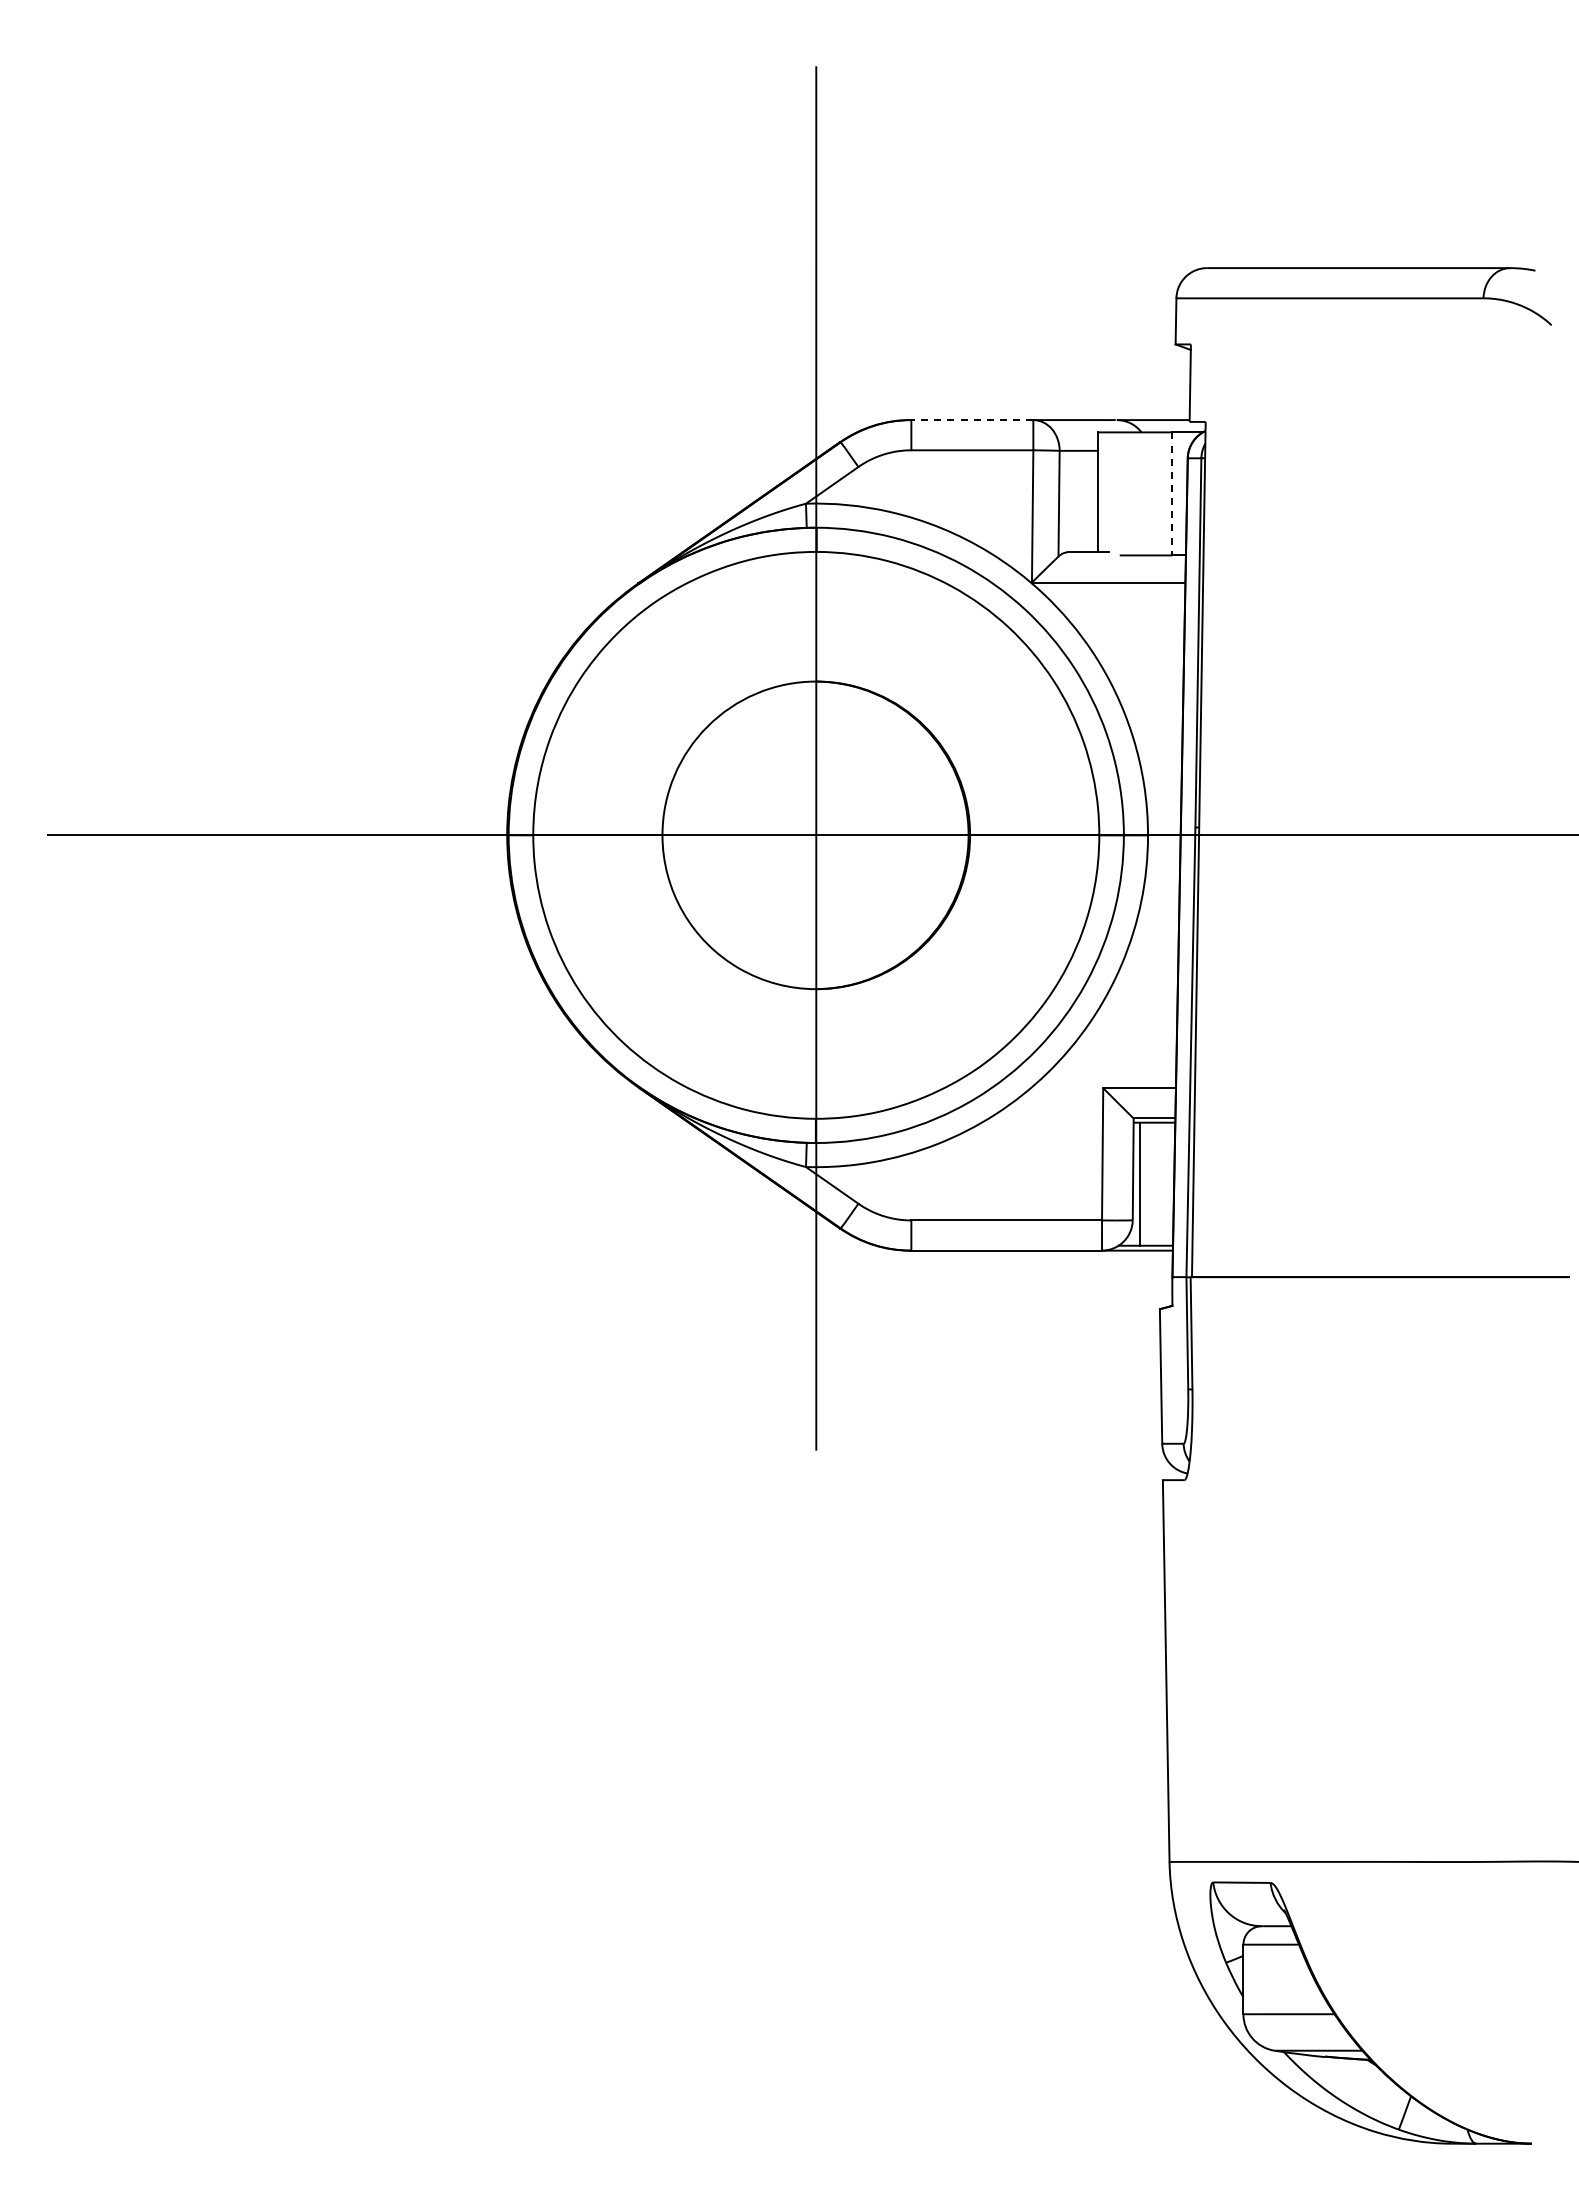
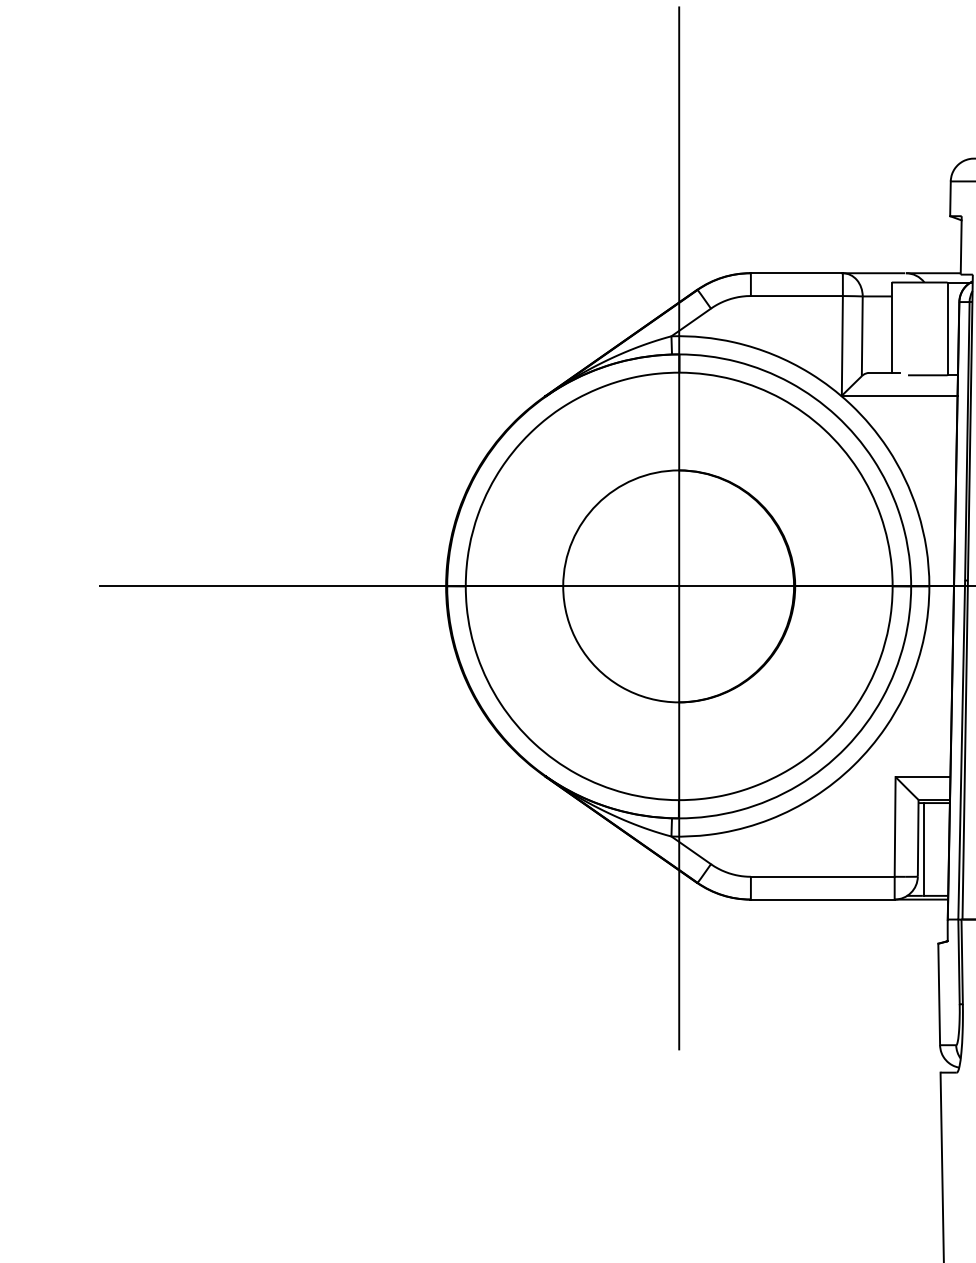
line: (972, 420) -> (797, 273), dashed -> solid
line: (1172, 493) -> (947, 328), dashed -> solid

